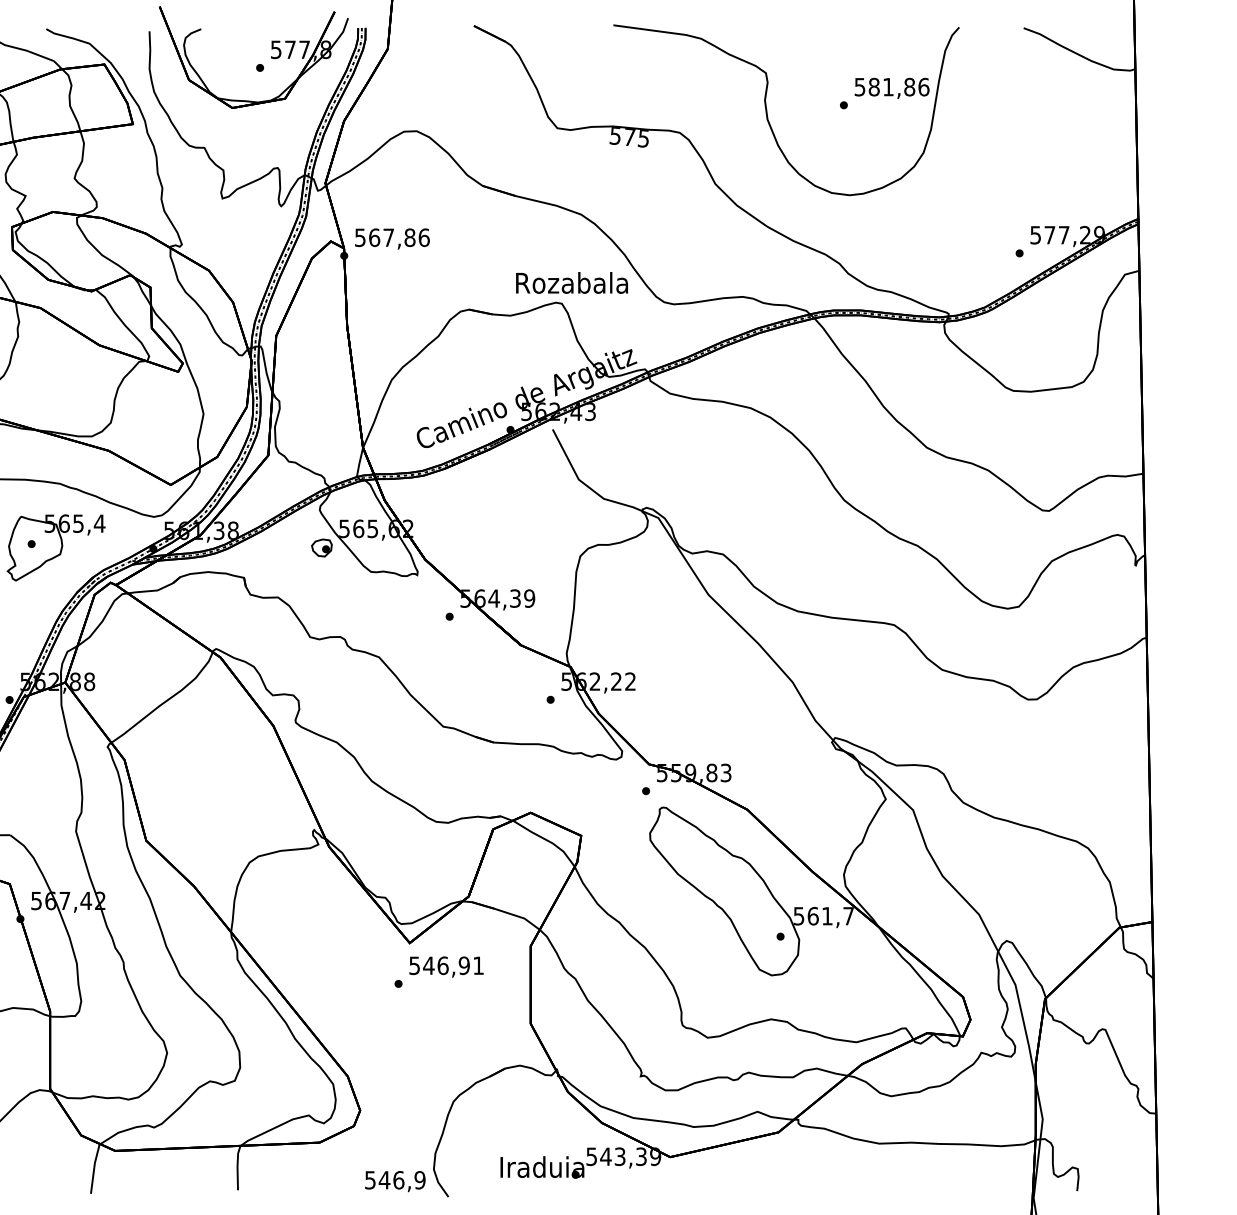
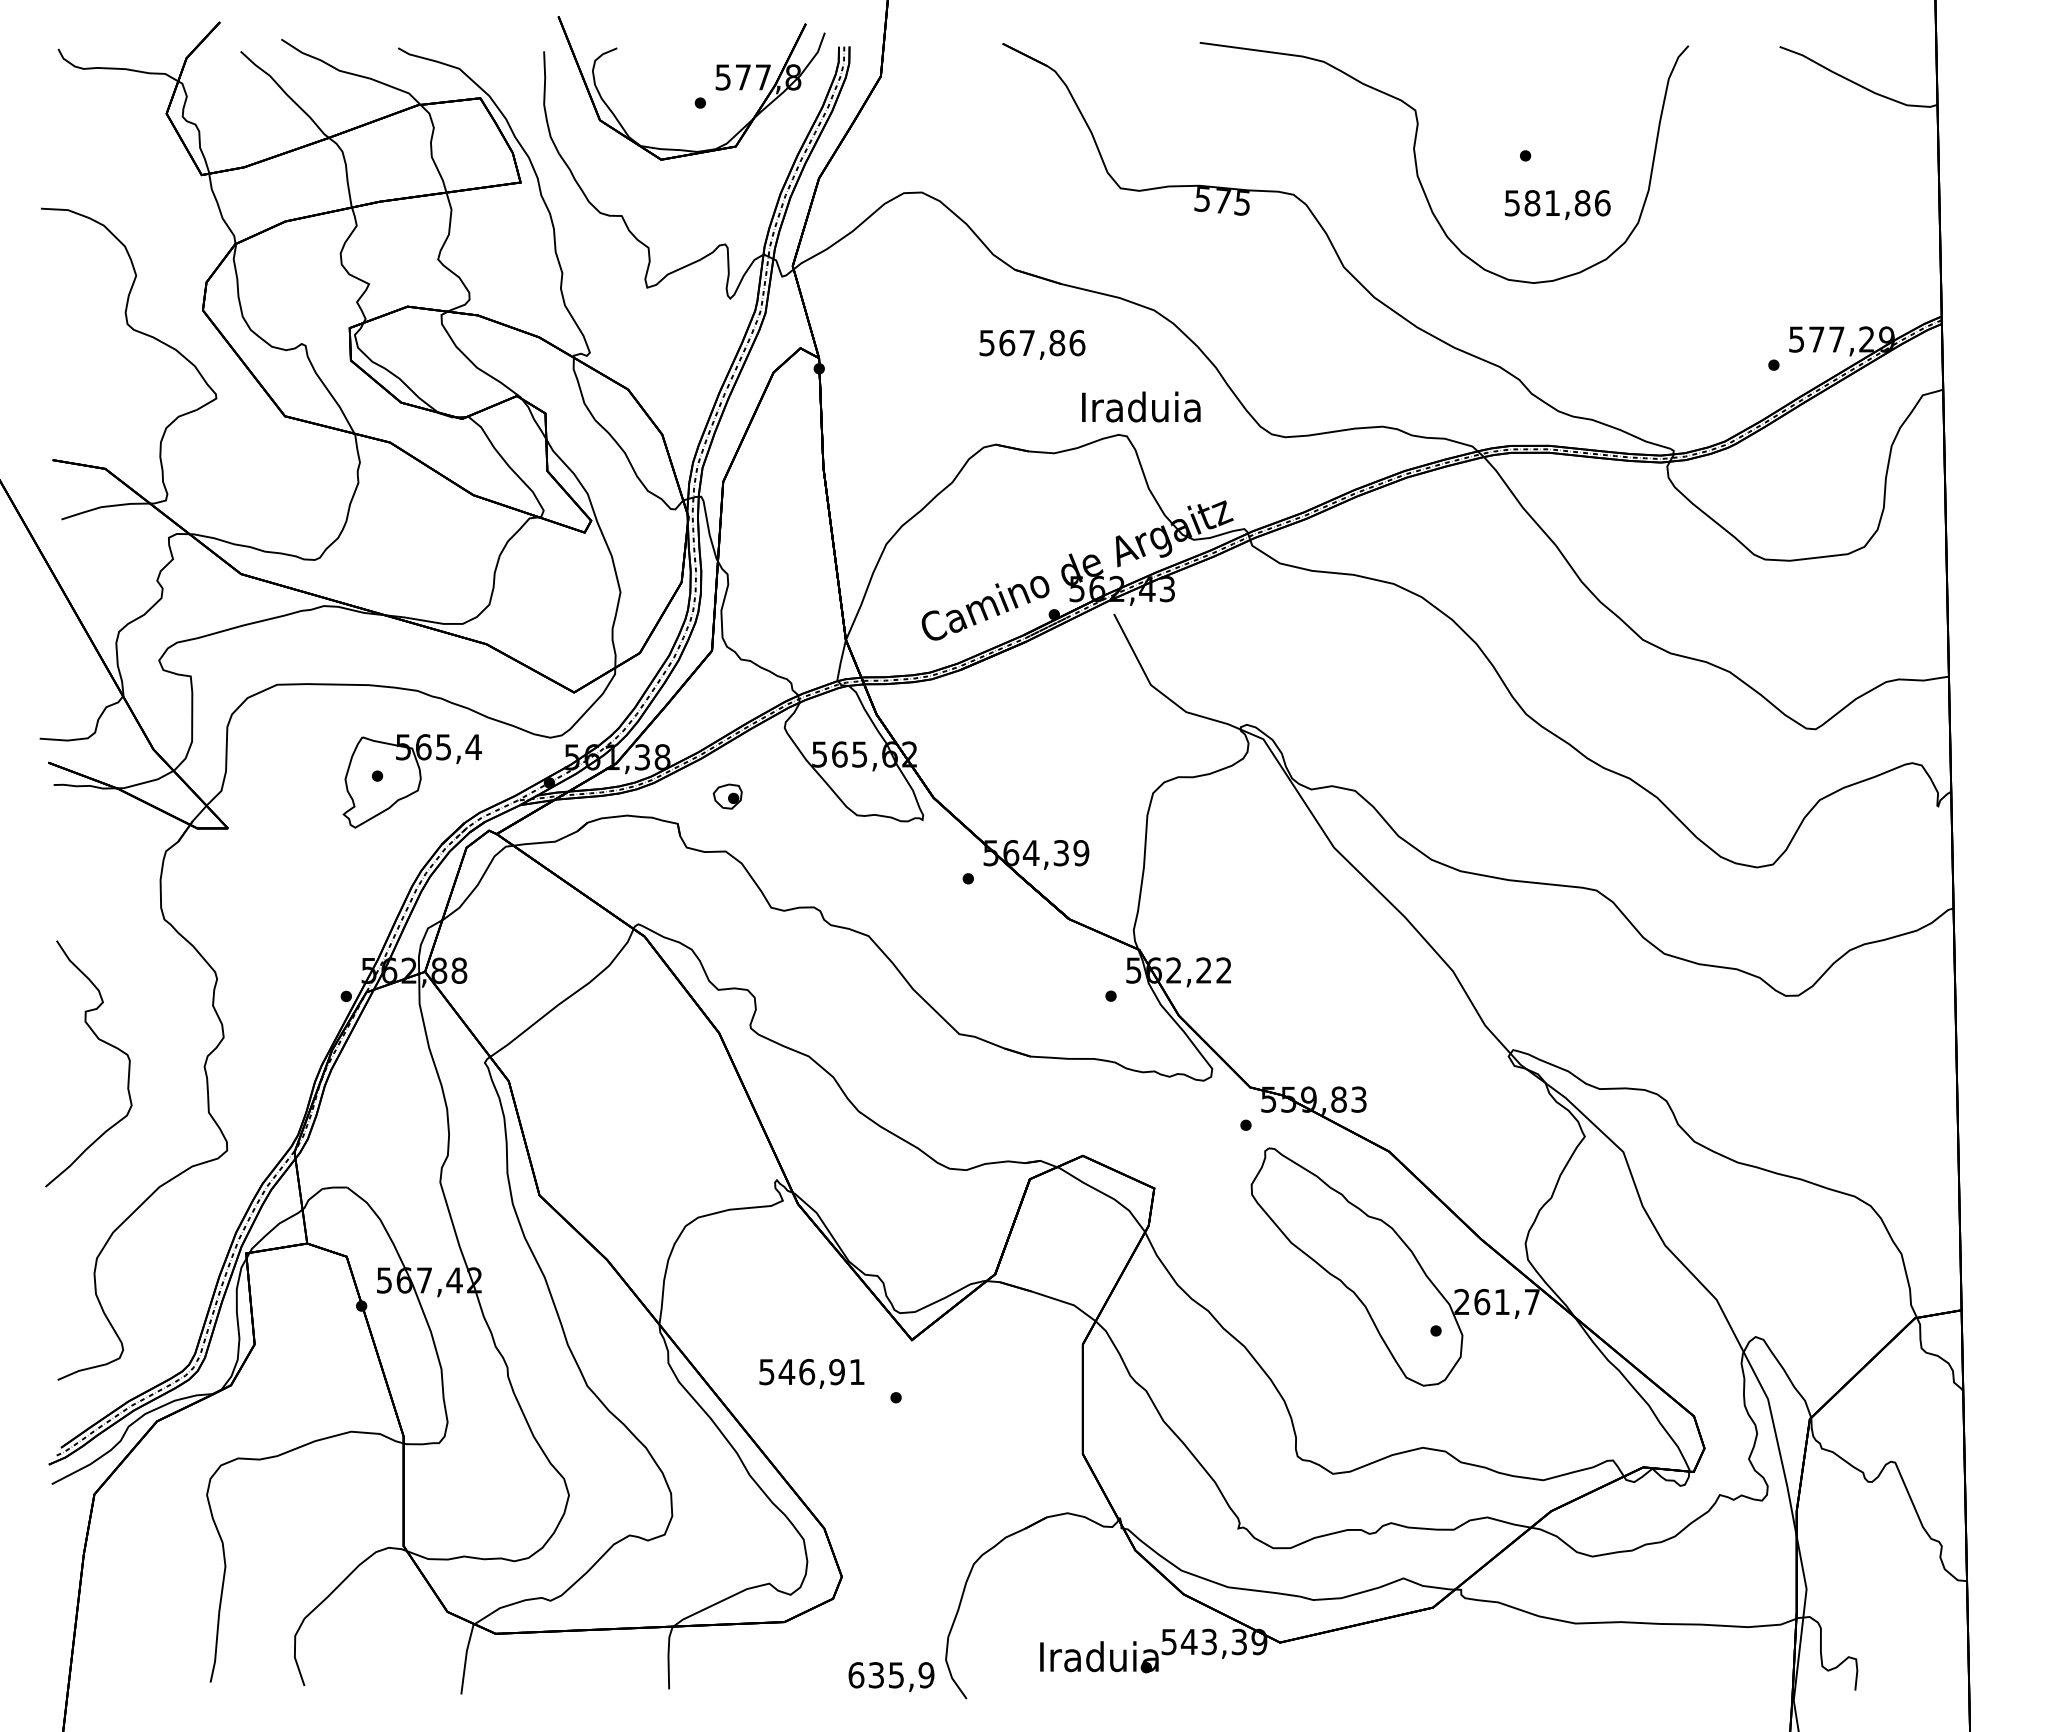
text: (891, 88) -> (1557, 204), moved
text: (392, 238) -> (1032, 344), moved
text: (572, 282) -> (1141, 406), Rozabala -> Iraduia
part: (321, 547) -> (727, 796), moved
text: (798, 915) -> (1461, 1301), 561,7 -> 261,7
text: (446, 966) -> (811, 1373), moved
text: (384, 1180) -> (876, 1675), 546,9 -> 635,9

